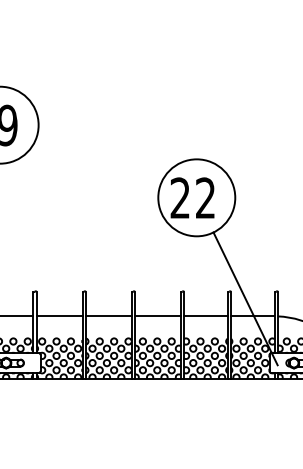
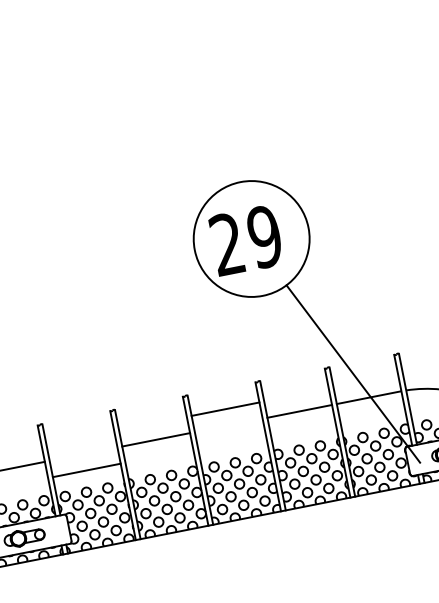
text: (205, 198) -> (264, 237), 22 -> 29
line: (59, 316) -> (86, 470), moved
line: (157, 316) -> (225, 409), moved

